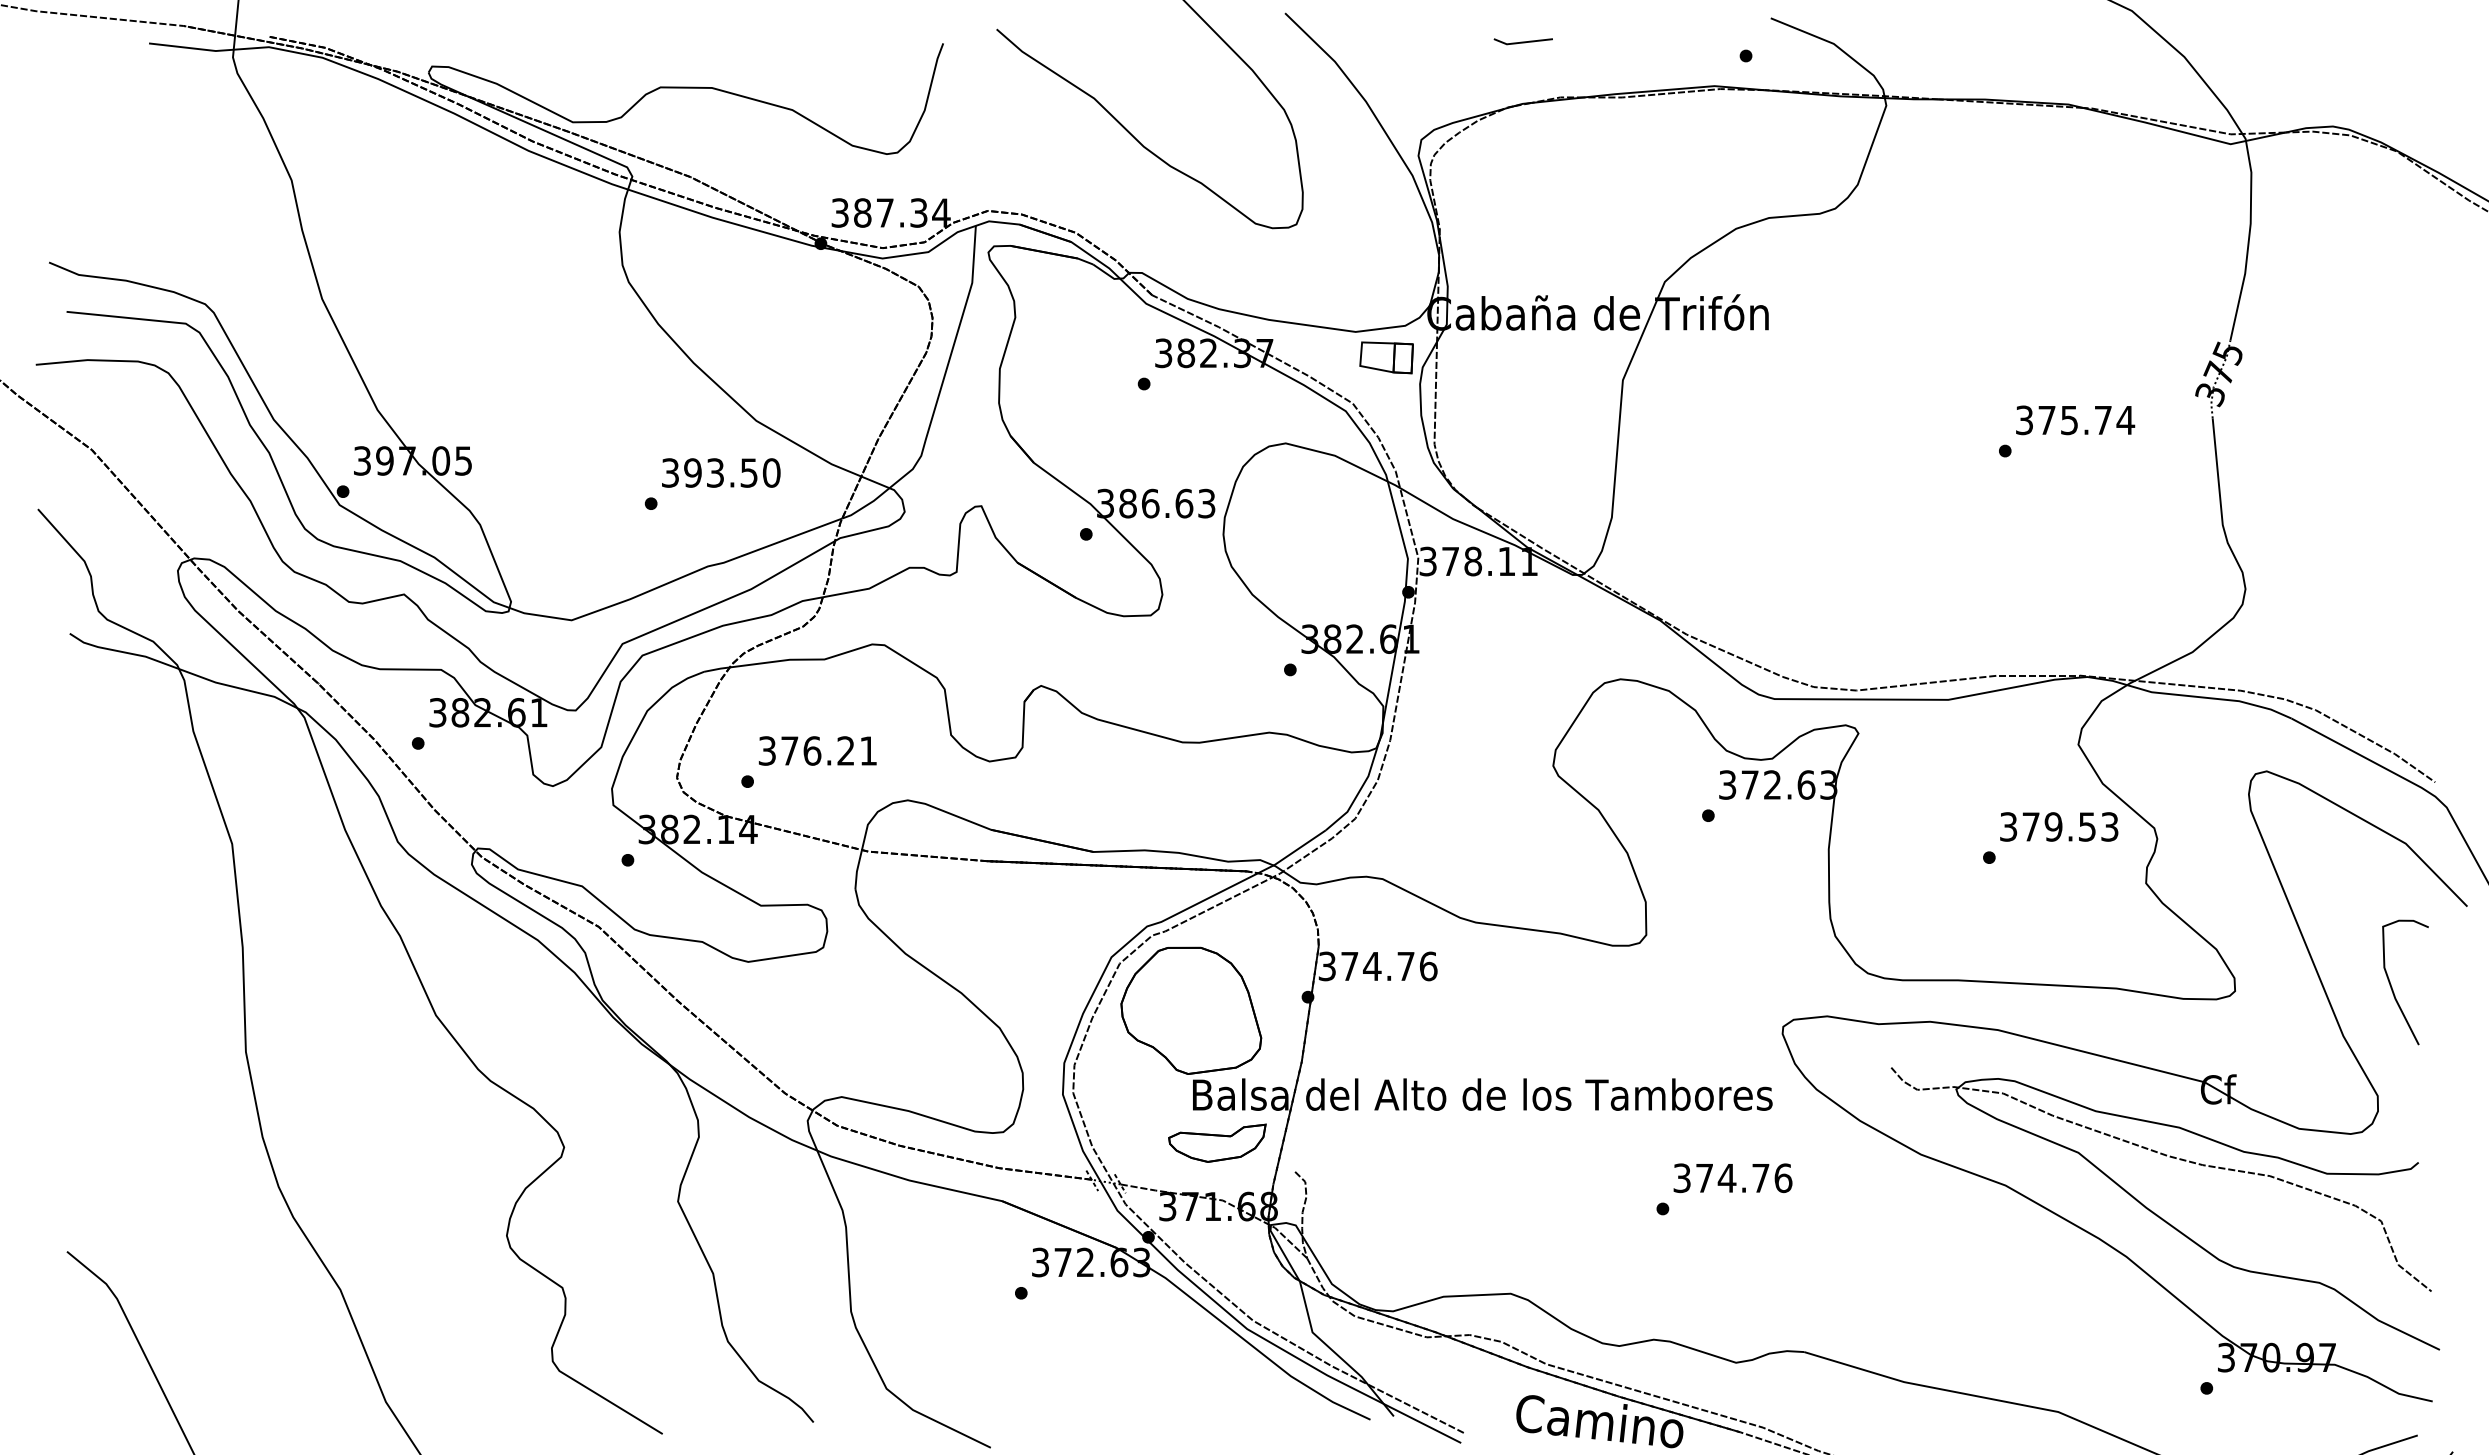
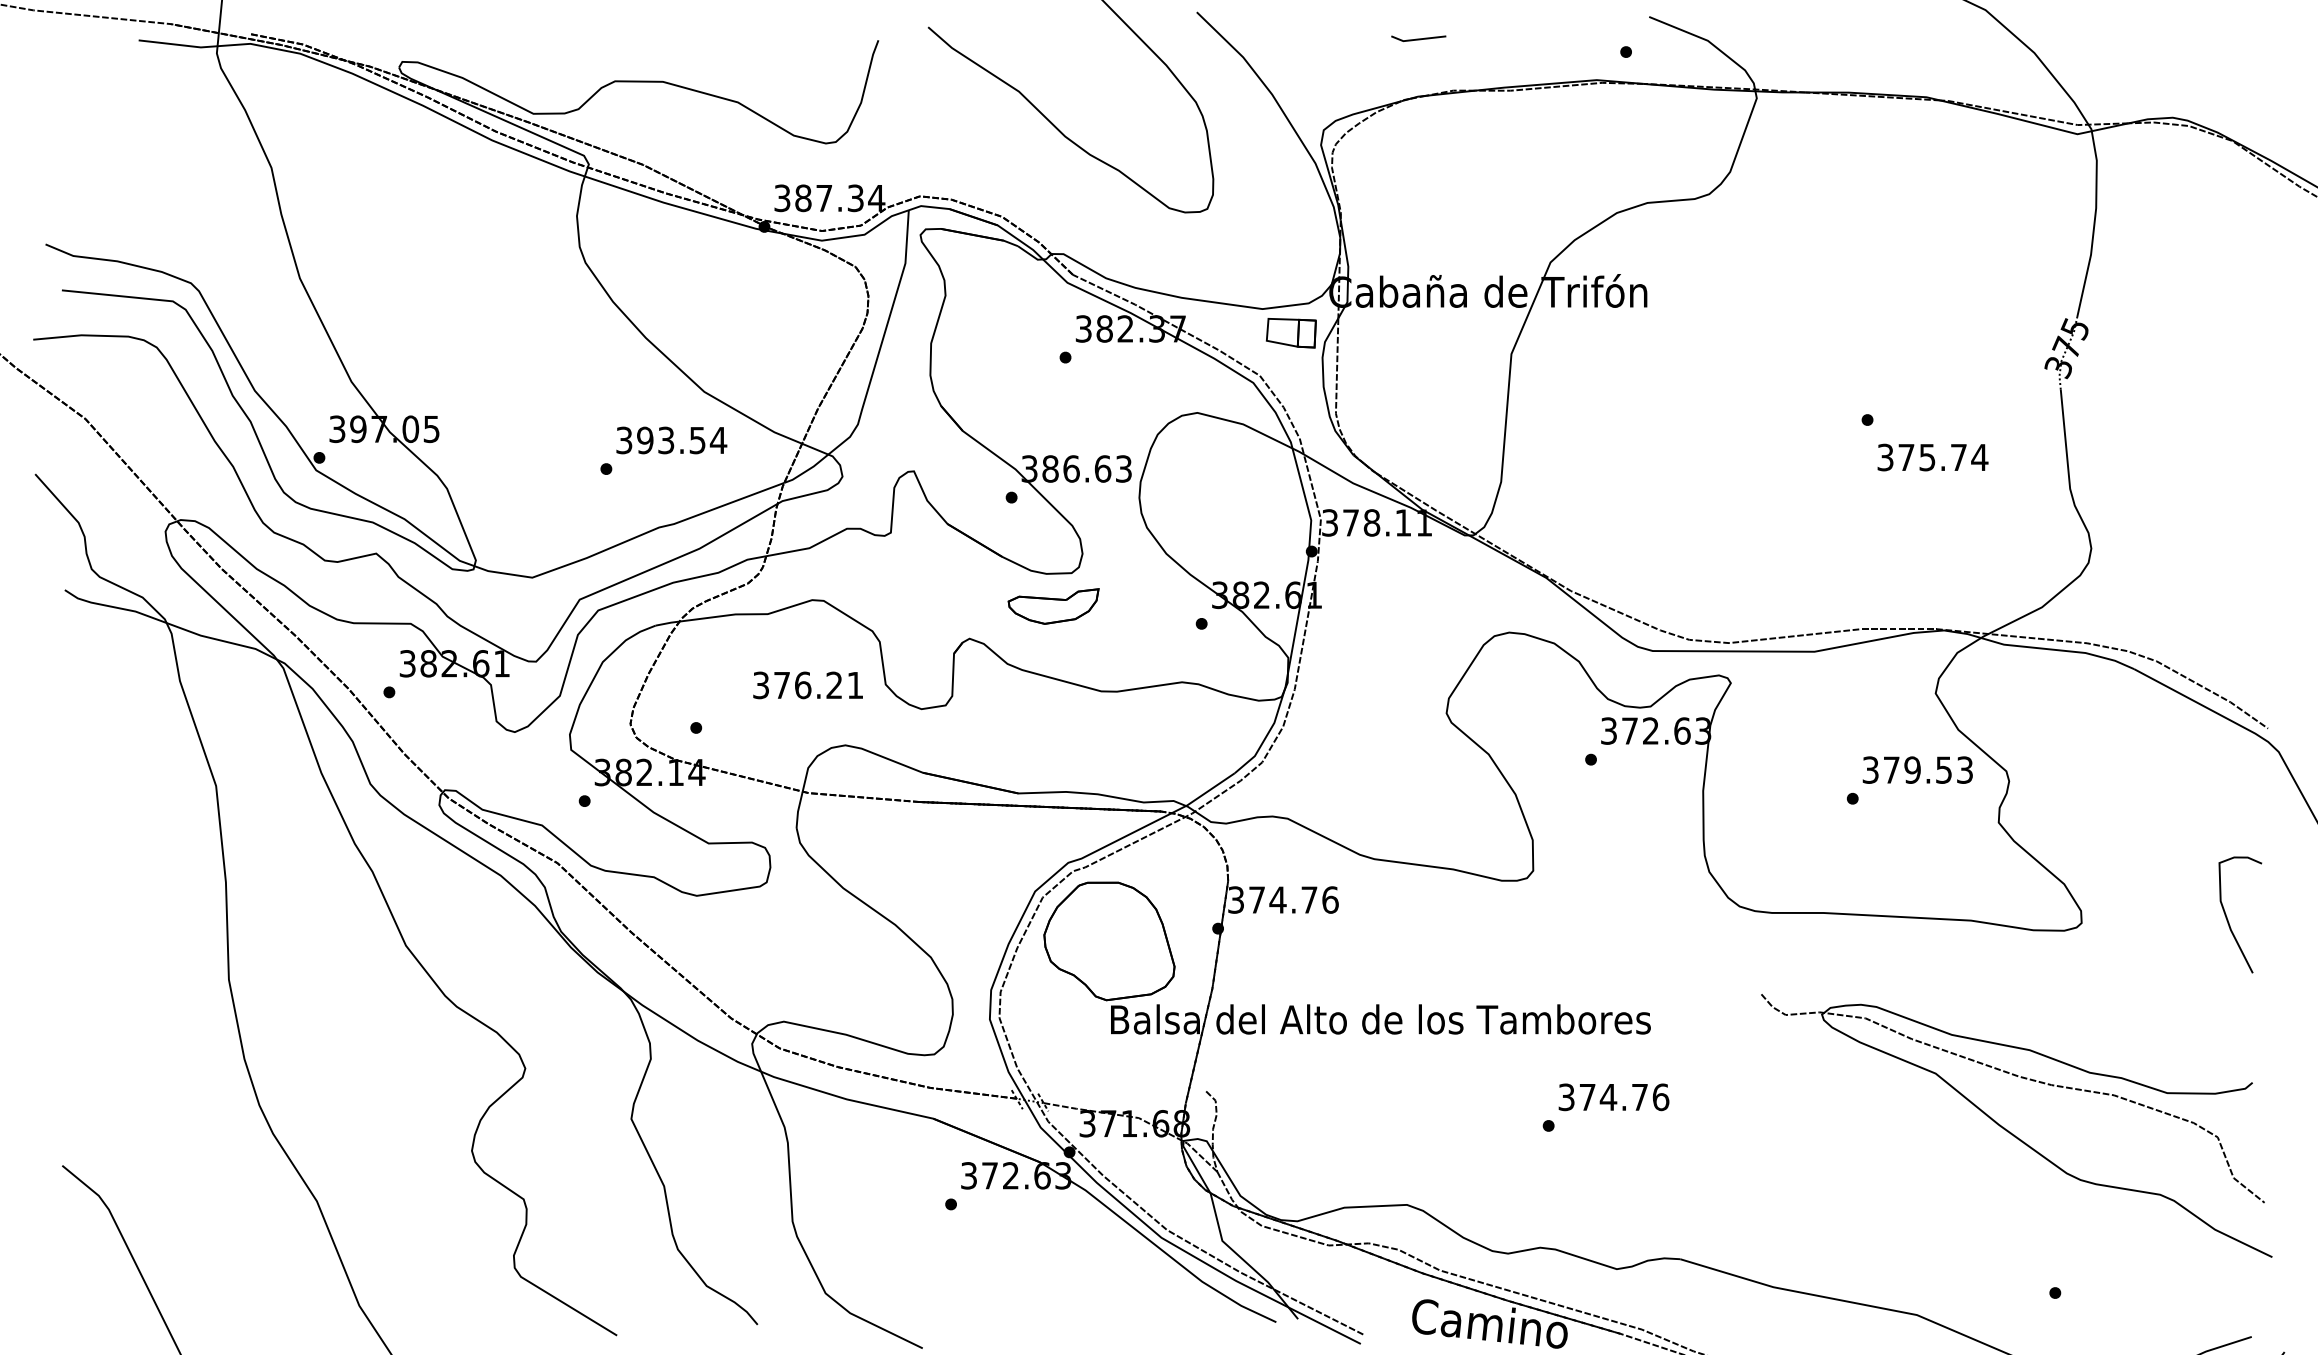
text: (2075, 420) -> (1932, 457), moved
text: (771, 472) -> (718, 439), 393.50 -> 393.54
text: (817, 750) -> (807, 684), moved
part: (2129, 1064) -> (1983, 991), removed
part: (1217, 1142) -> (1053, 605), moved

